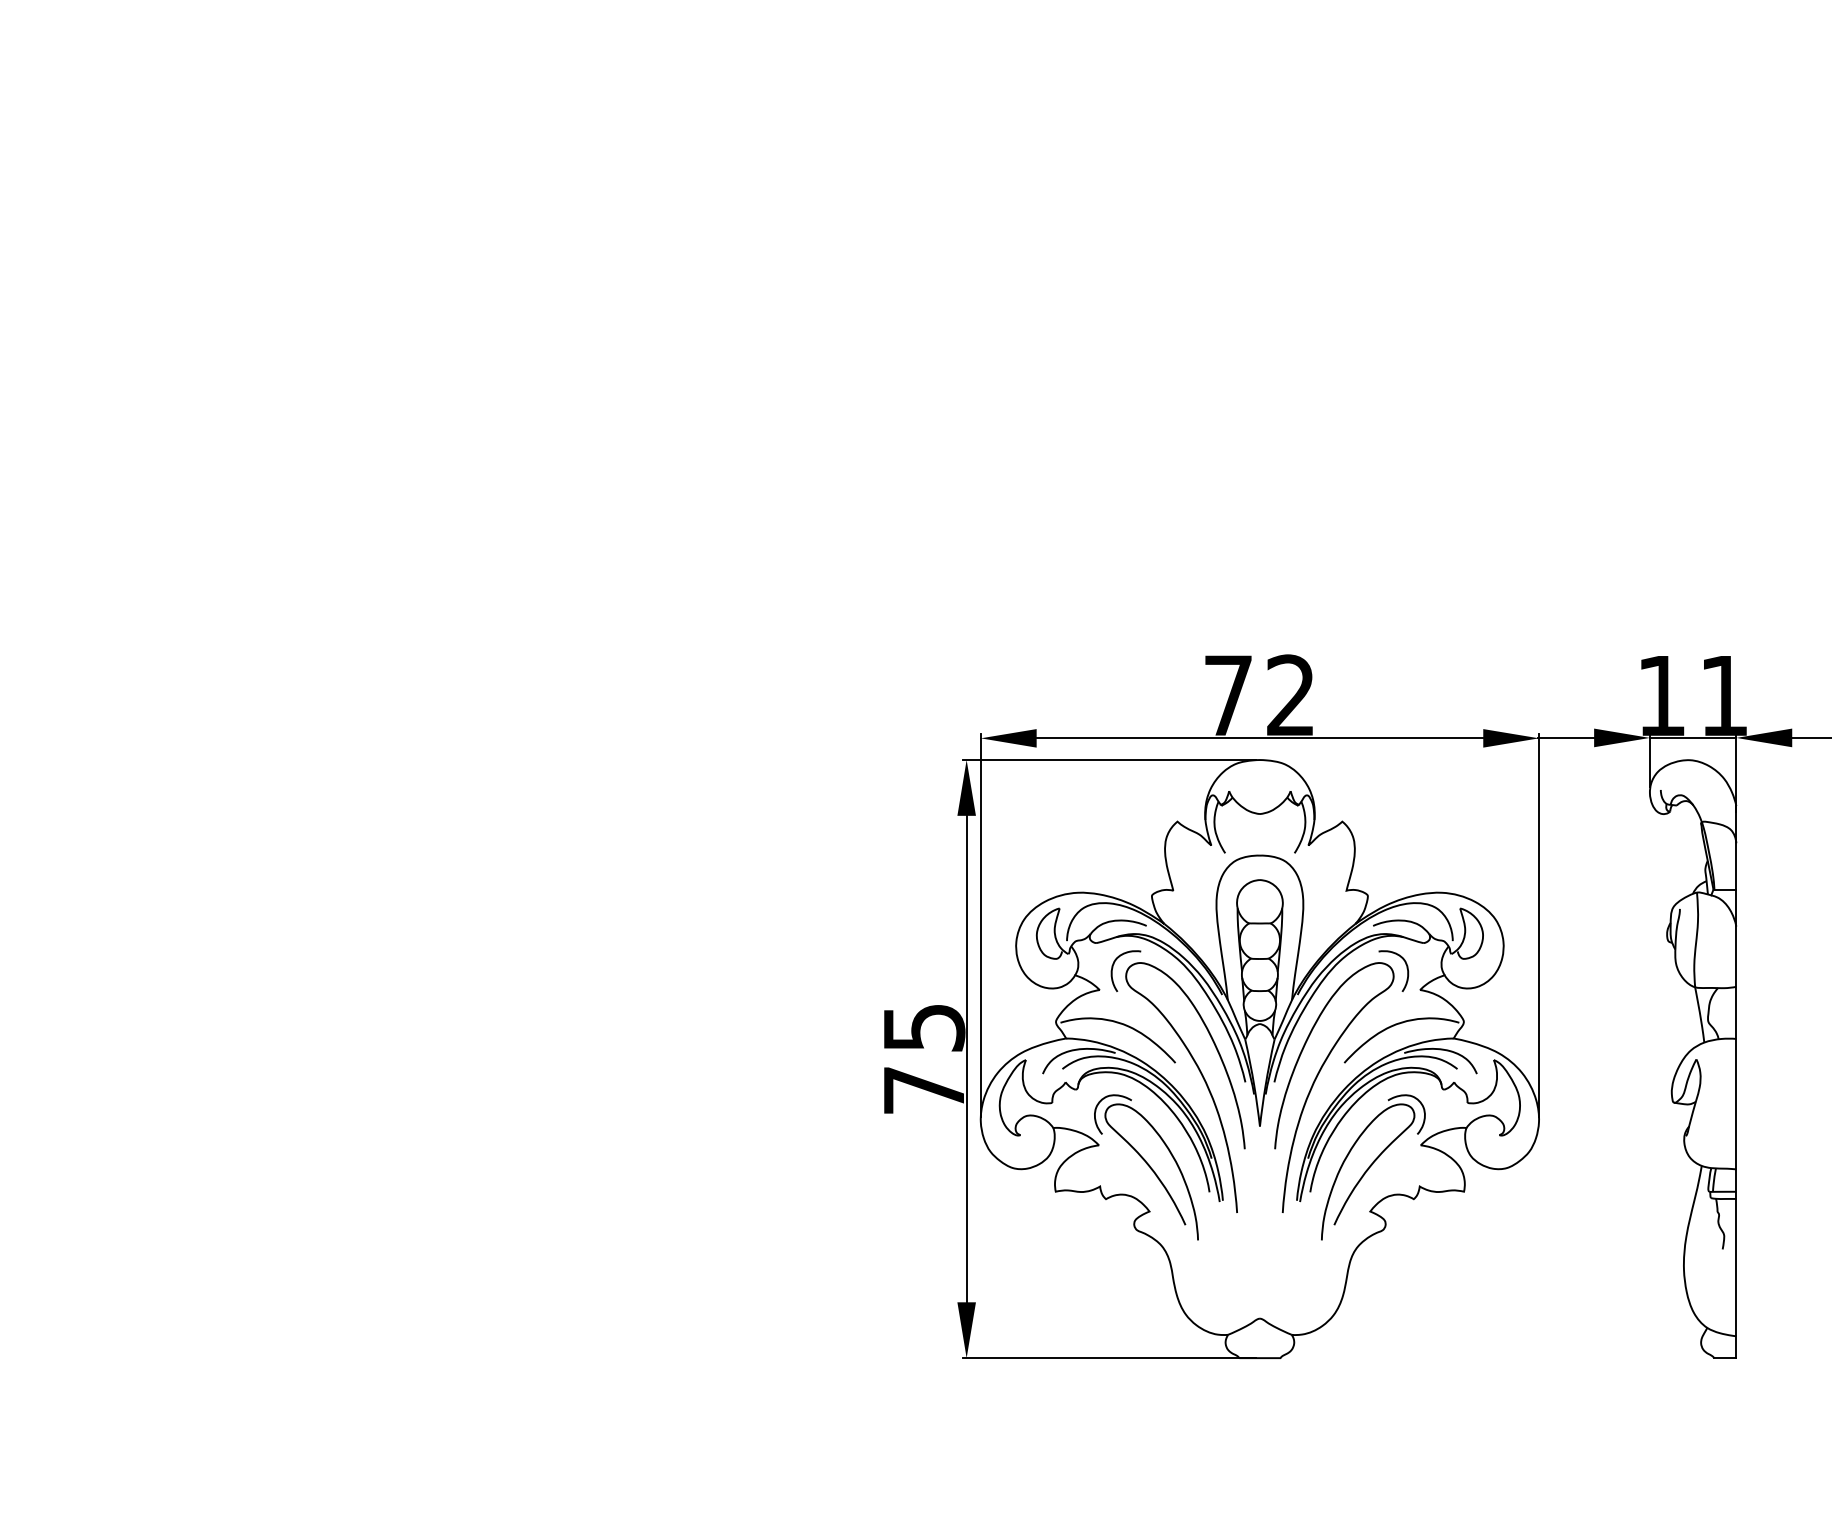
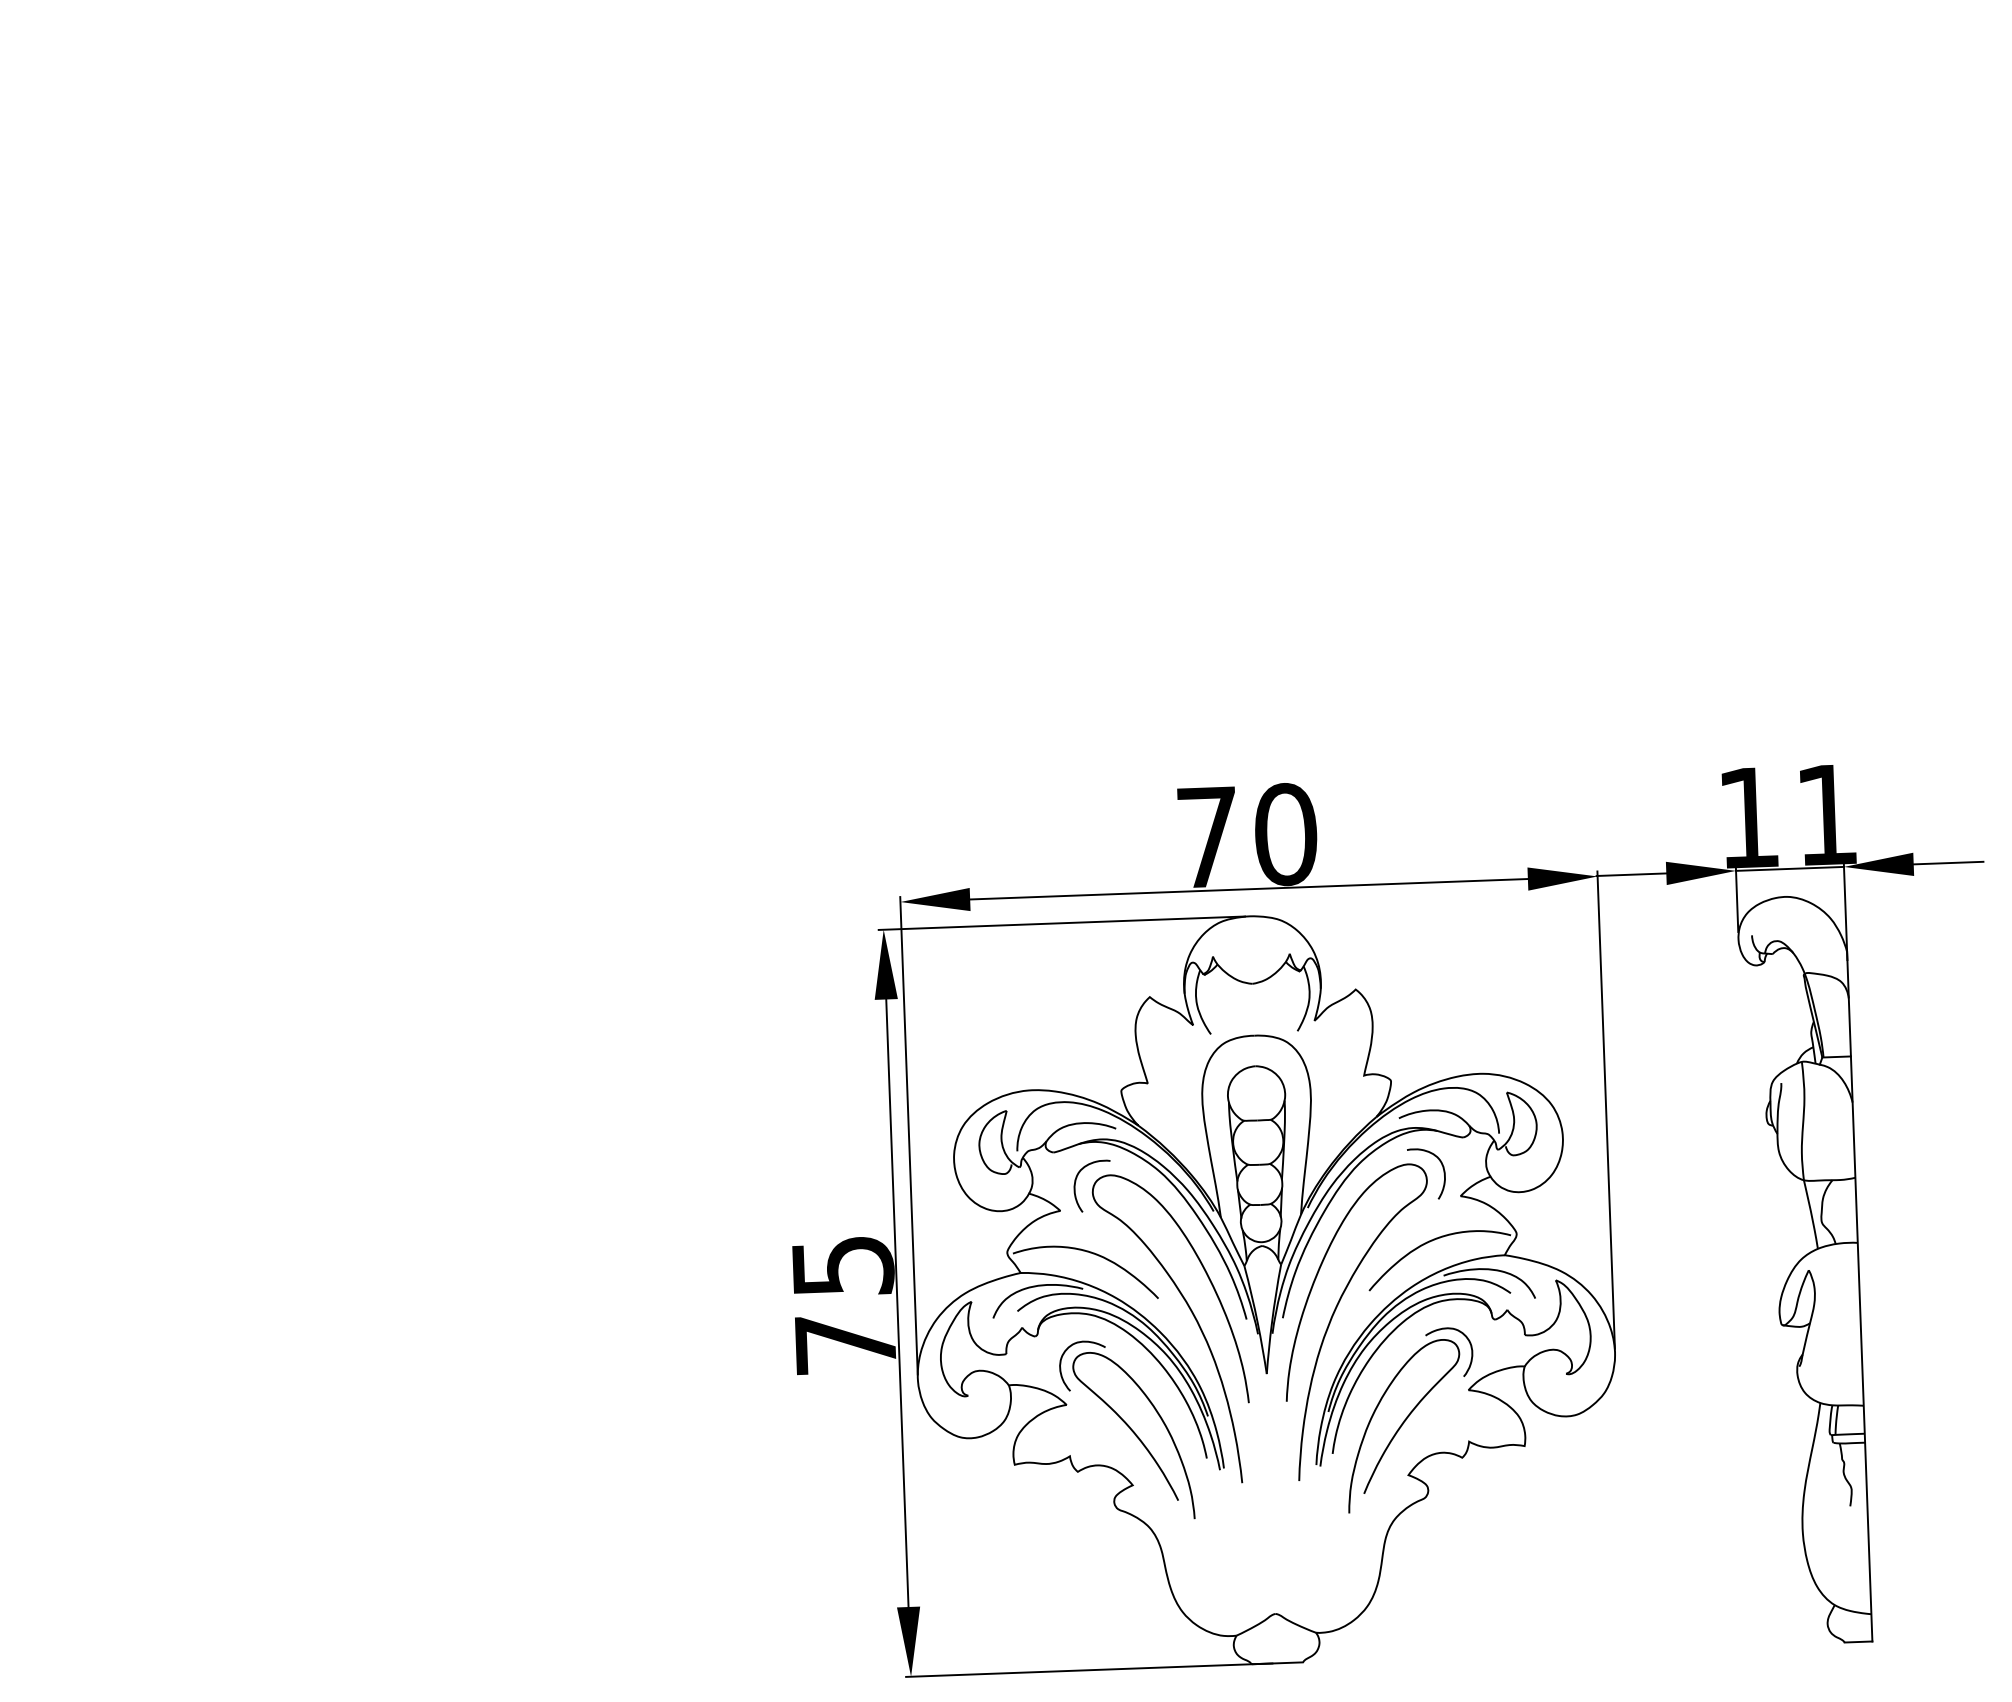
text: (1290, 695) -> (1285, 834), 72 -> 70

